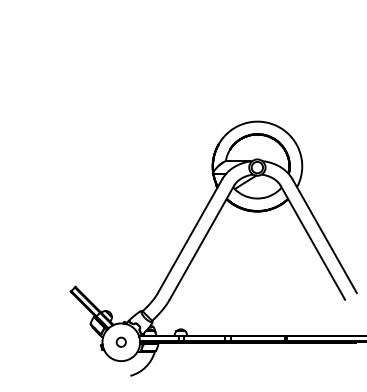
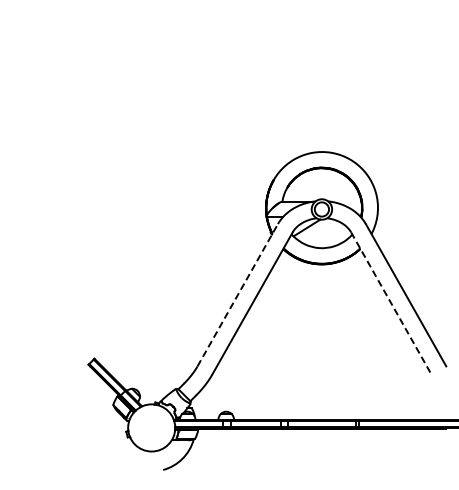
line: (189, 236) -> (237, 295), solid -> dashed
line: (313, 242) -> (391, 303), solid -> dashed
circle: (121, 341) -> (151, 427), removed

